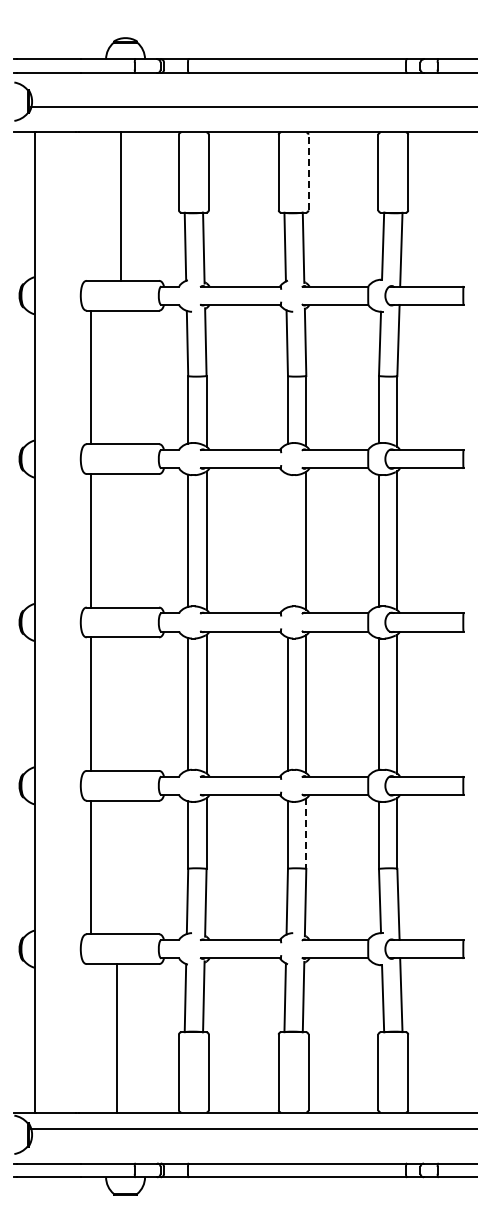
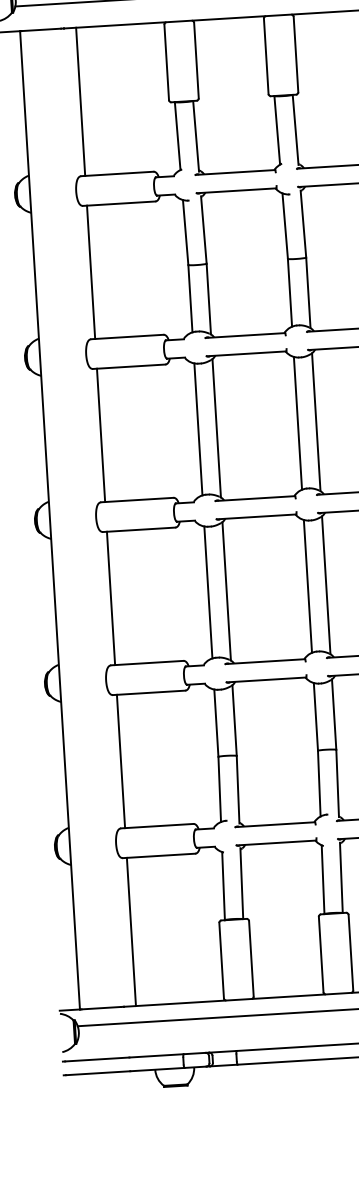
line: (308, 172) -> (295, 54), dashed -> solid
line: (120, 206) -> (80, 101), moved
line: (287, 540) -> (297, 423), added
line: (306, 834) -> (334, 715), dashed -> solid
line: (116, 1038) -> (131, 932), moved

